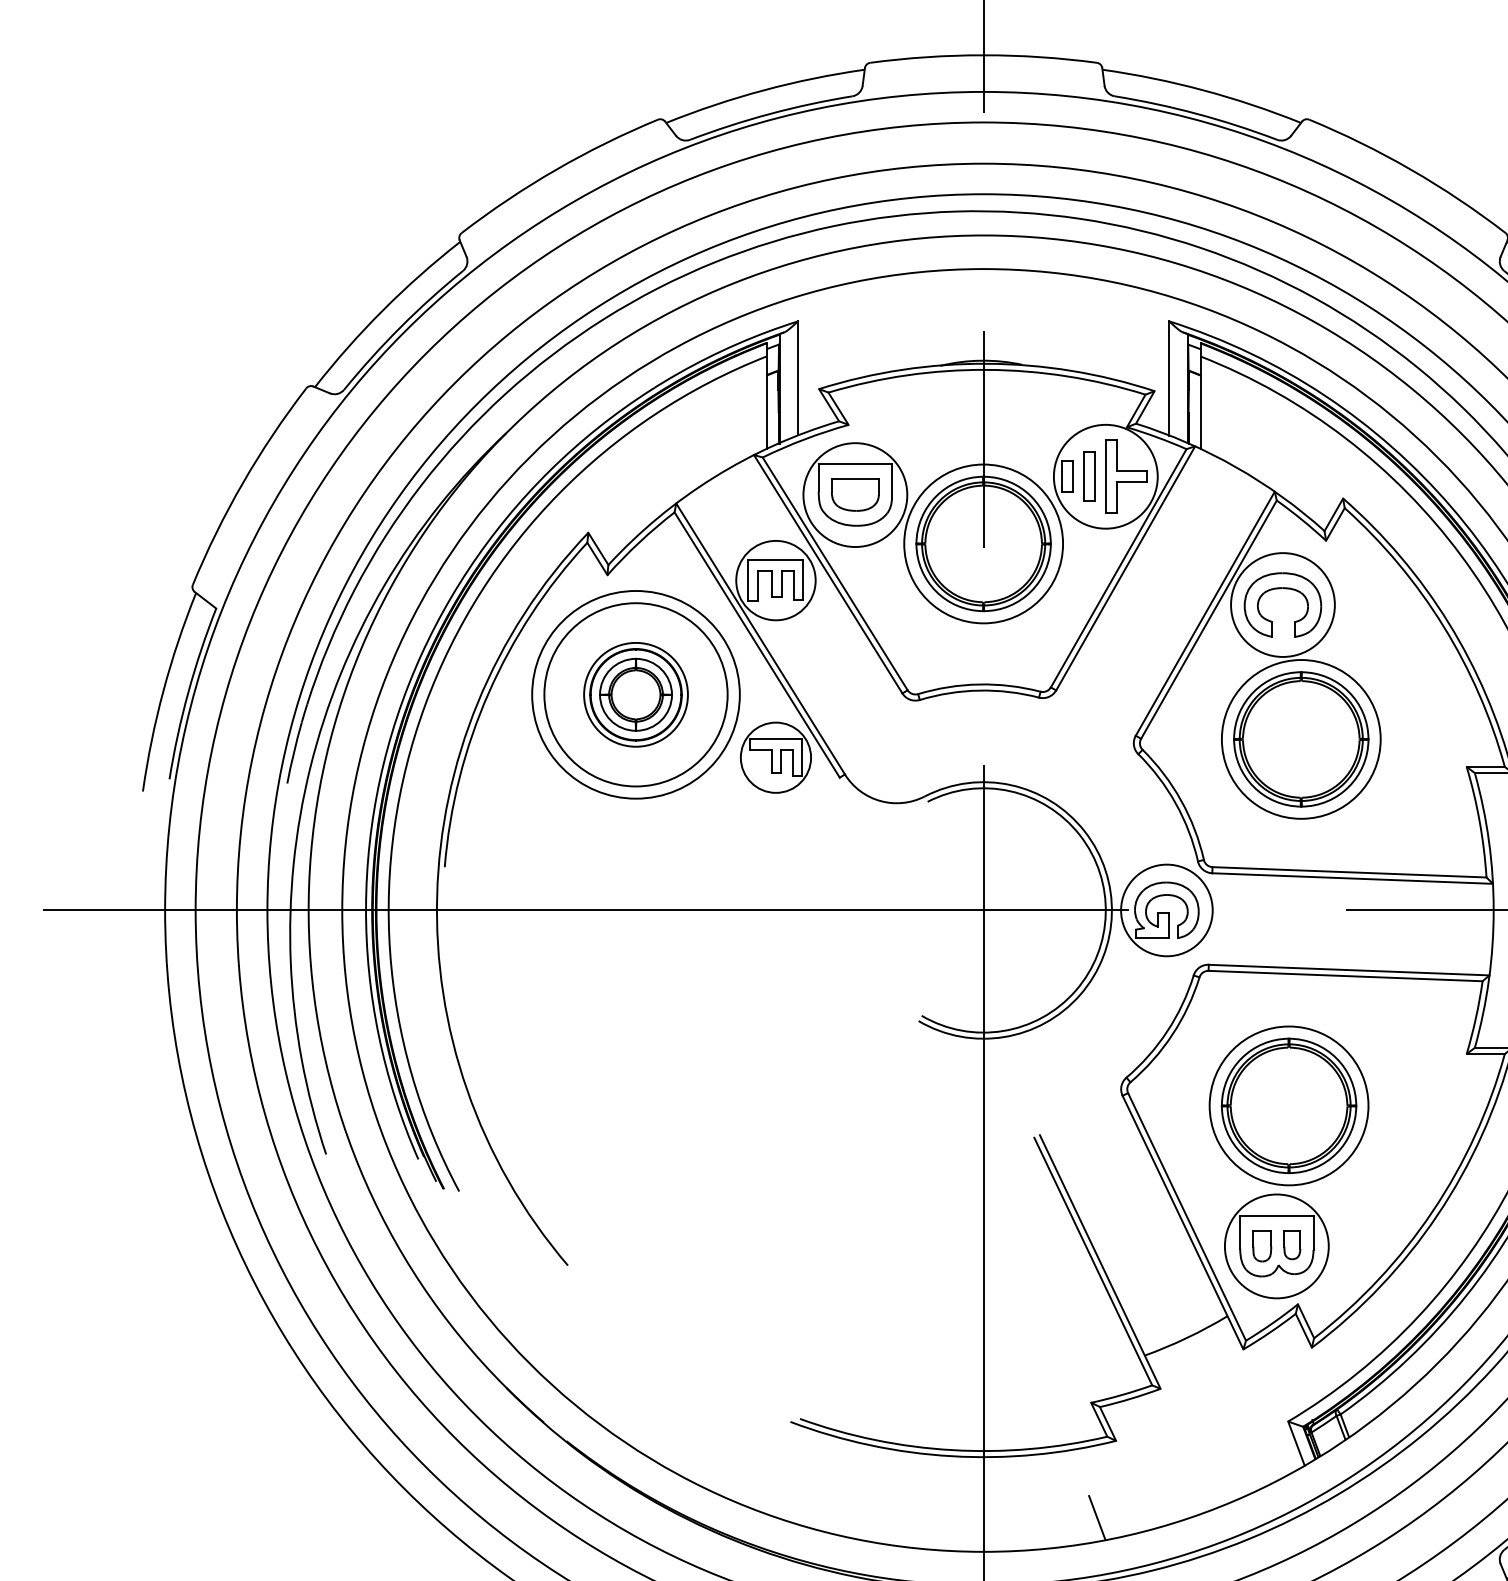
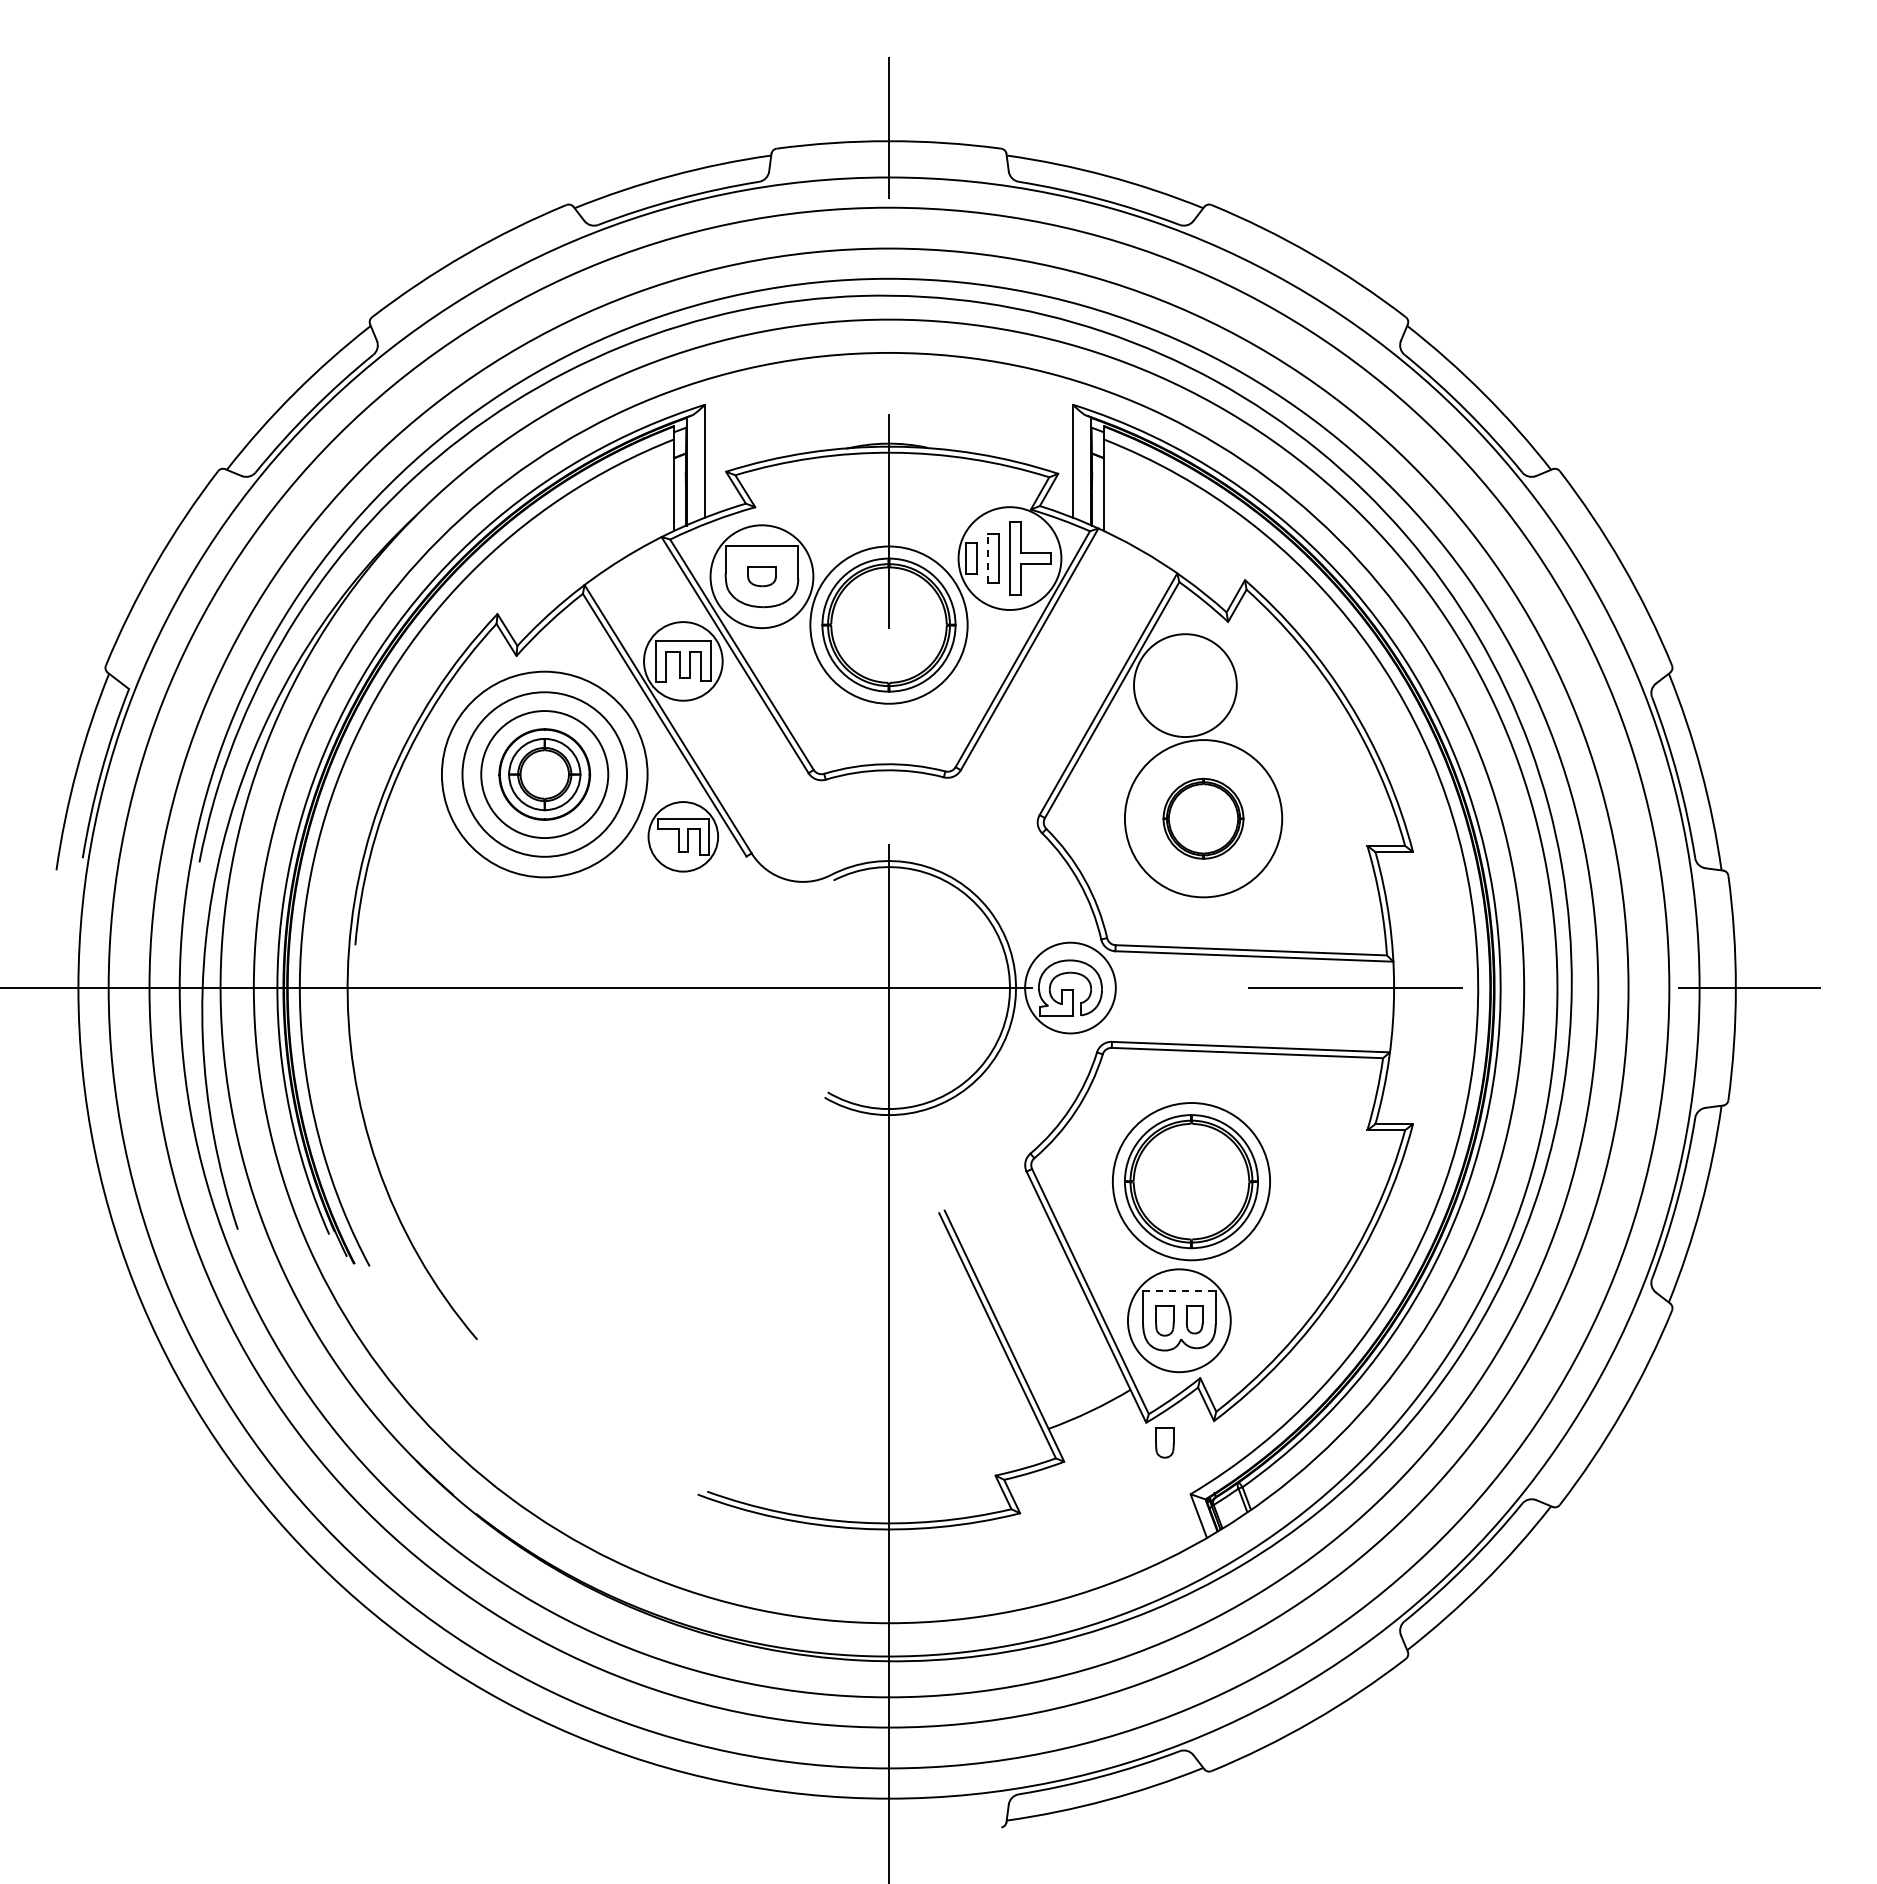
line: (1084, 476) -> (988, 558), solid -> dashed
part: (854, 494) -> (761, 576), size x0.6
part: (1288, 589) -> (1190, 670), removed
circle: (635, 694) -> (544, 774), size x0.7
circle: (635, 694) -> (544, 774), size x1.6
part: (1301, 739) -> (1203, 818), size x0.6
line: (1276, 1216) -> (1179, 1291), solid -> dashed
part: (1261, 1369) -> (1164, 1442), added
line: (1097, 1516) -> (1001, 1588), removed

